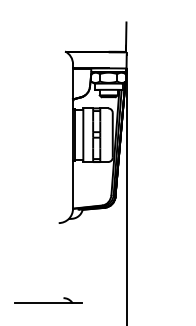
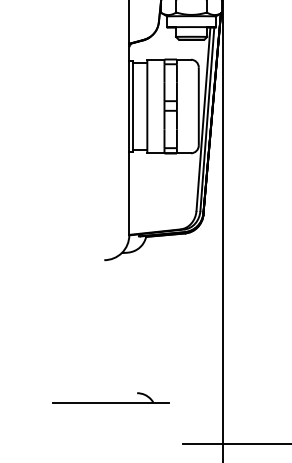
part: (48, 300) -> (110, 397), moved

